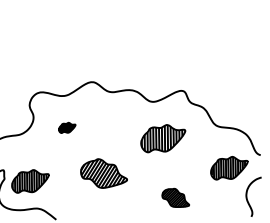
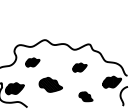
part: (66, 127) -> (32, 62), size x1.67
part: (162, 138) -> (79, 67), size x0.62

